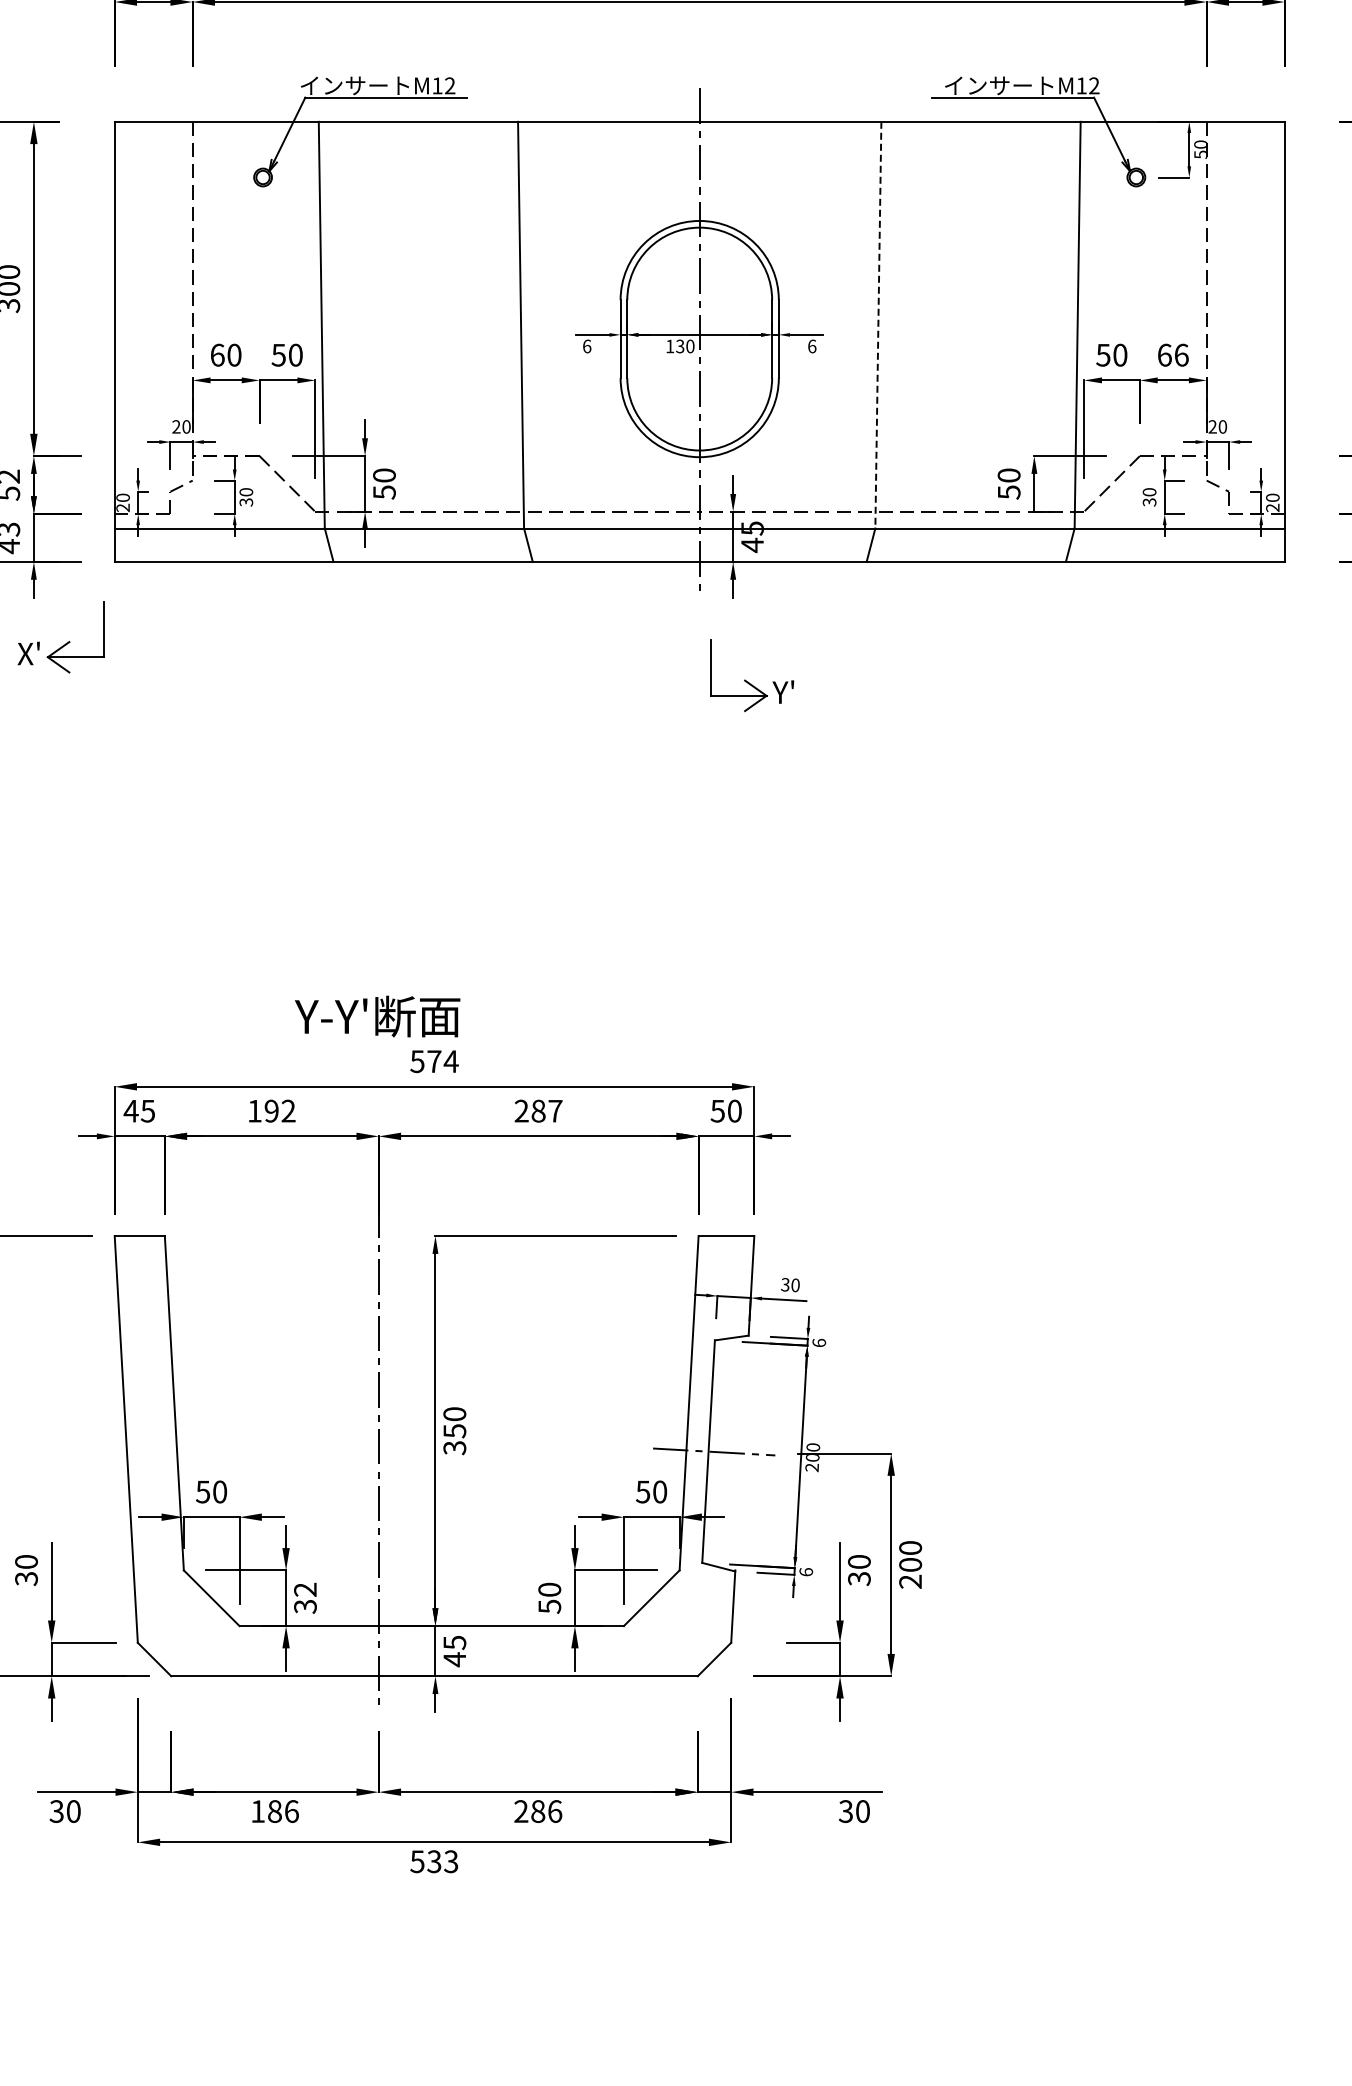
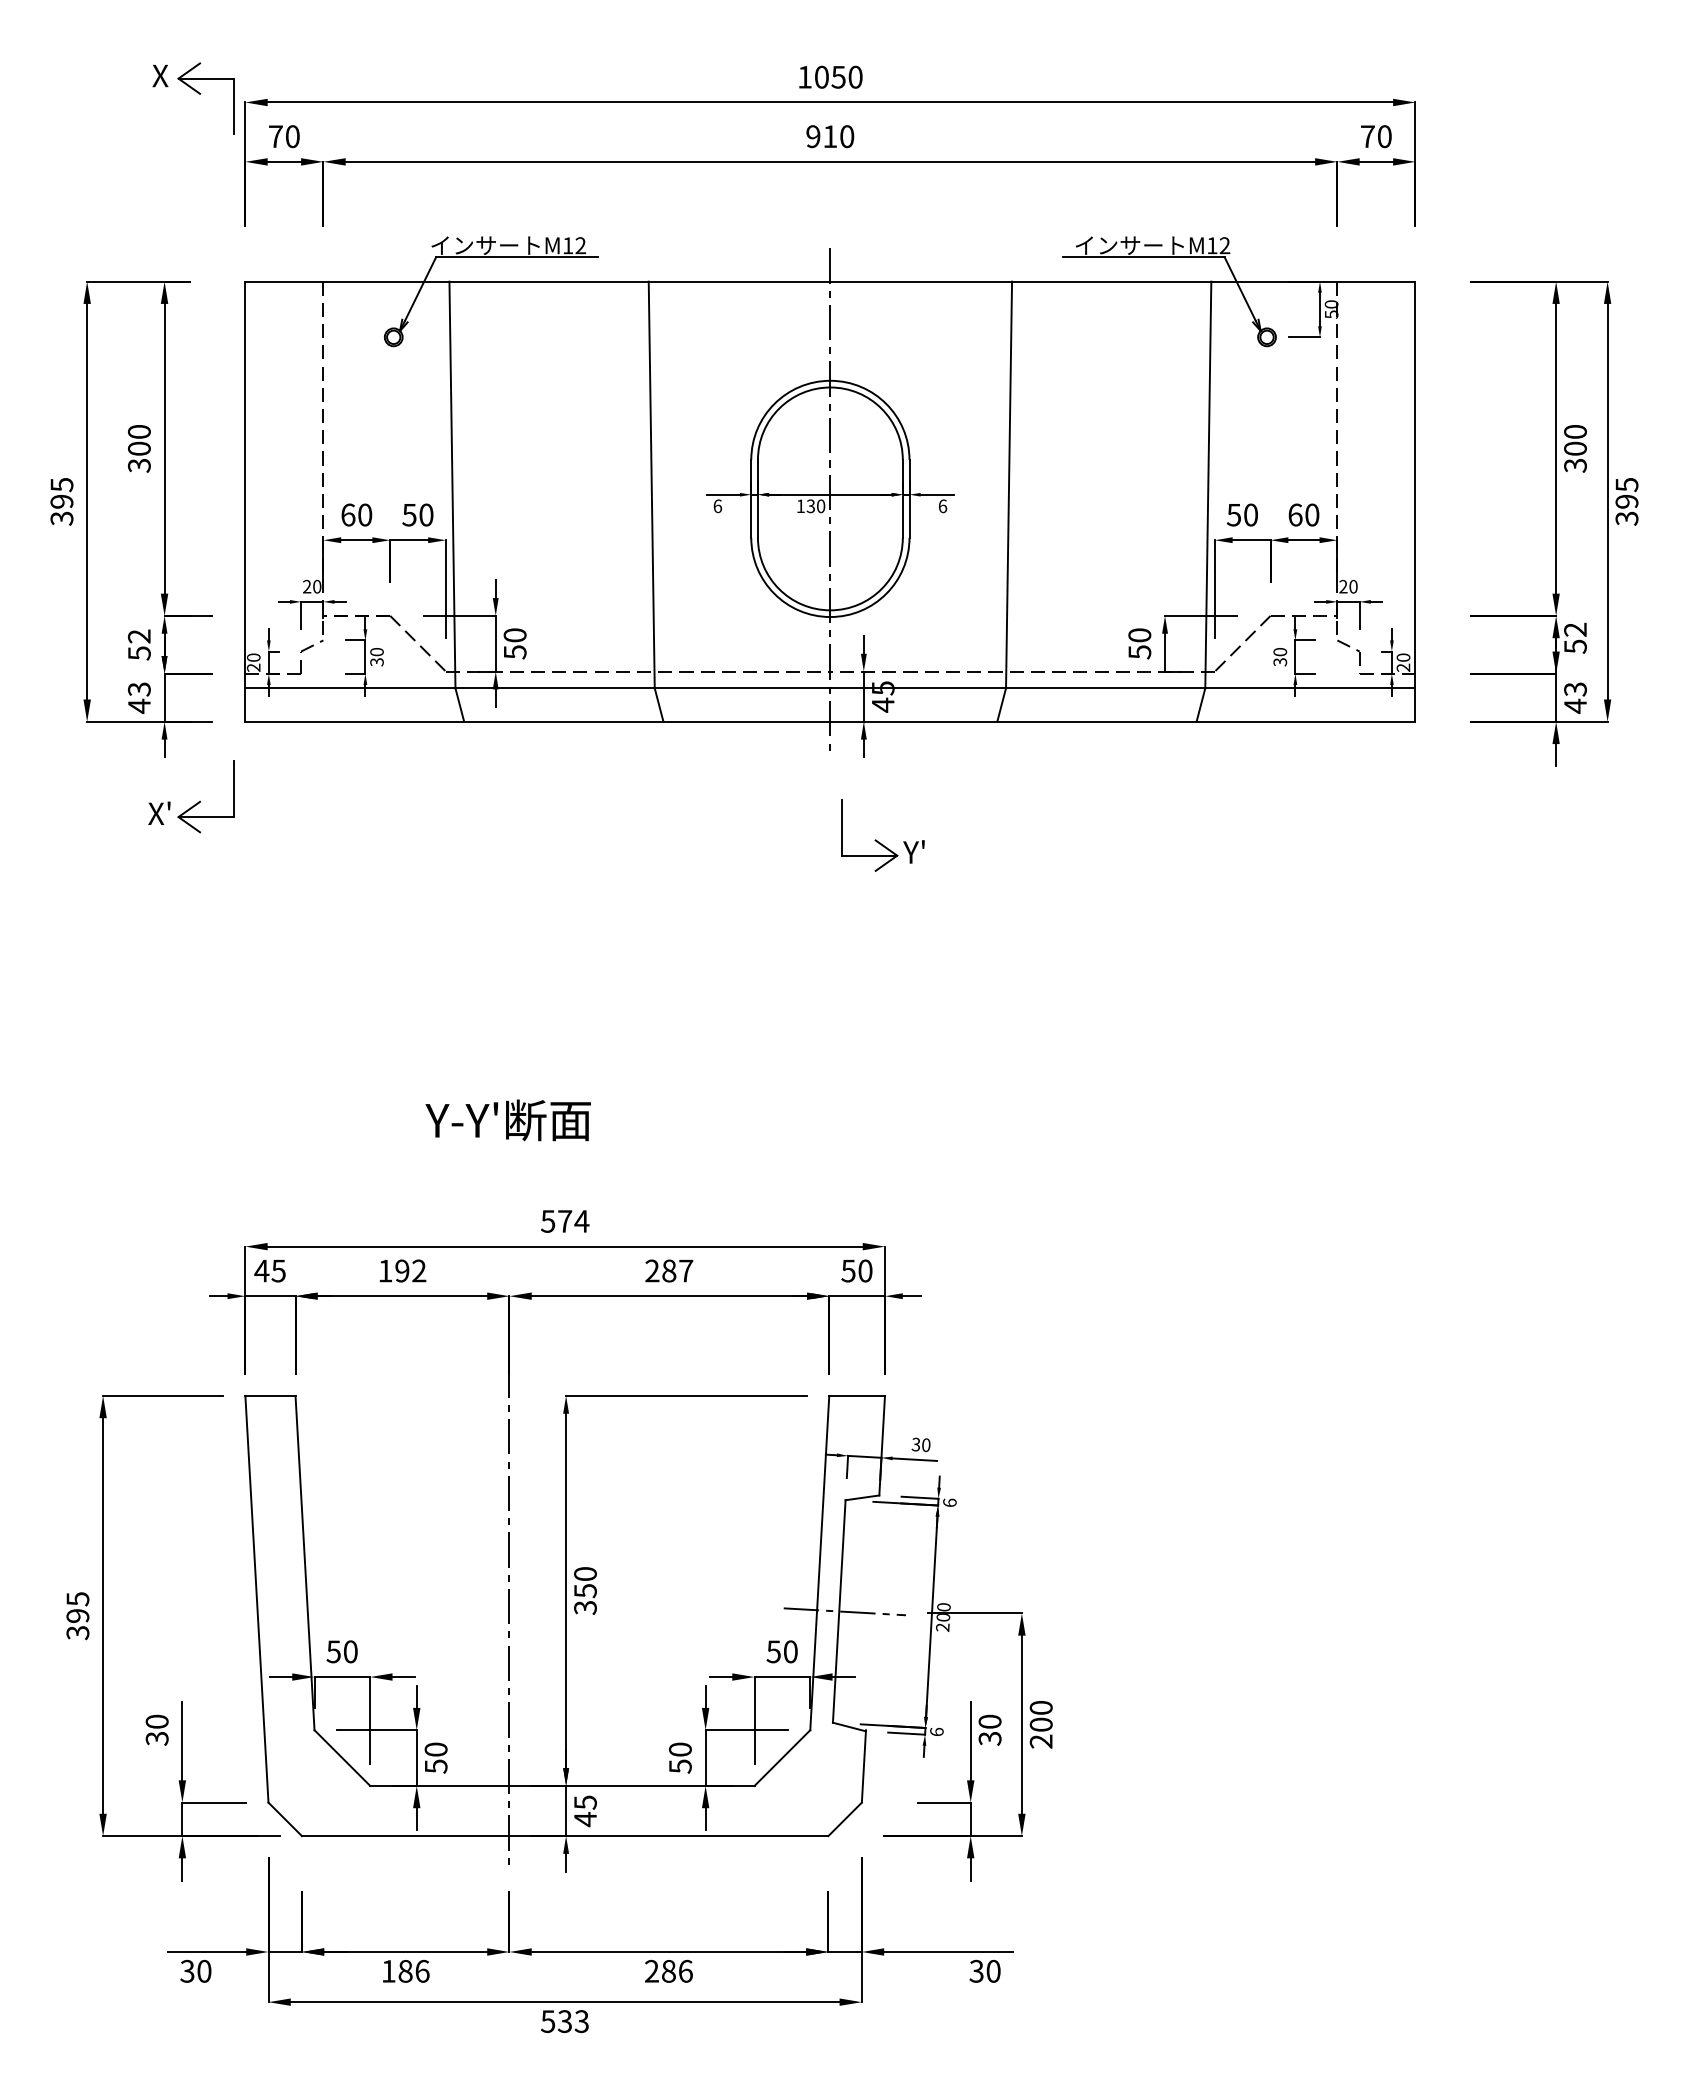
line: (878, 325) -> (1009, 485), dashed -> solid
text: (1181, 354) -> (1312, 514), 66 -> 60
text: (376, 1016) -> (507, 1120), moved
text: (304, 1597) -> (435, 1757), 32 -> 50

